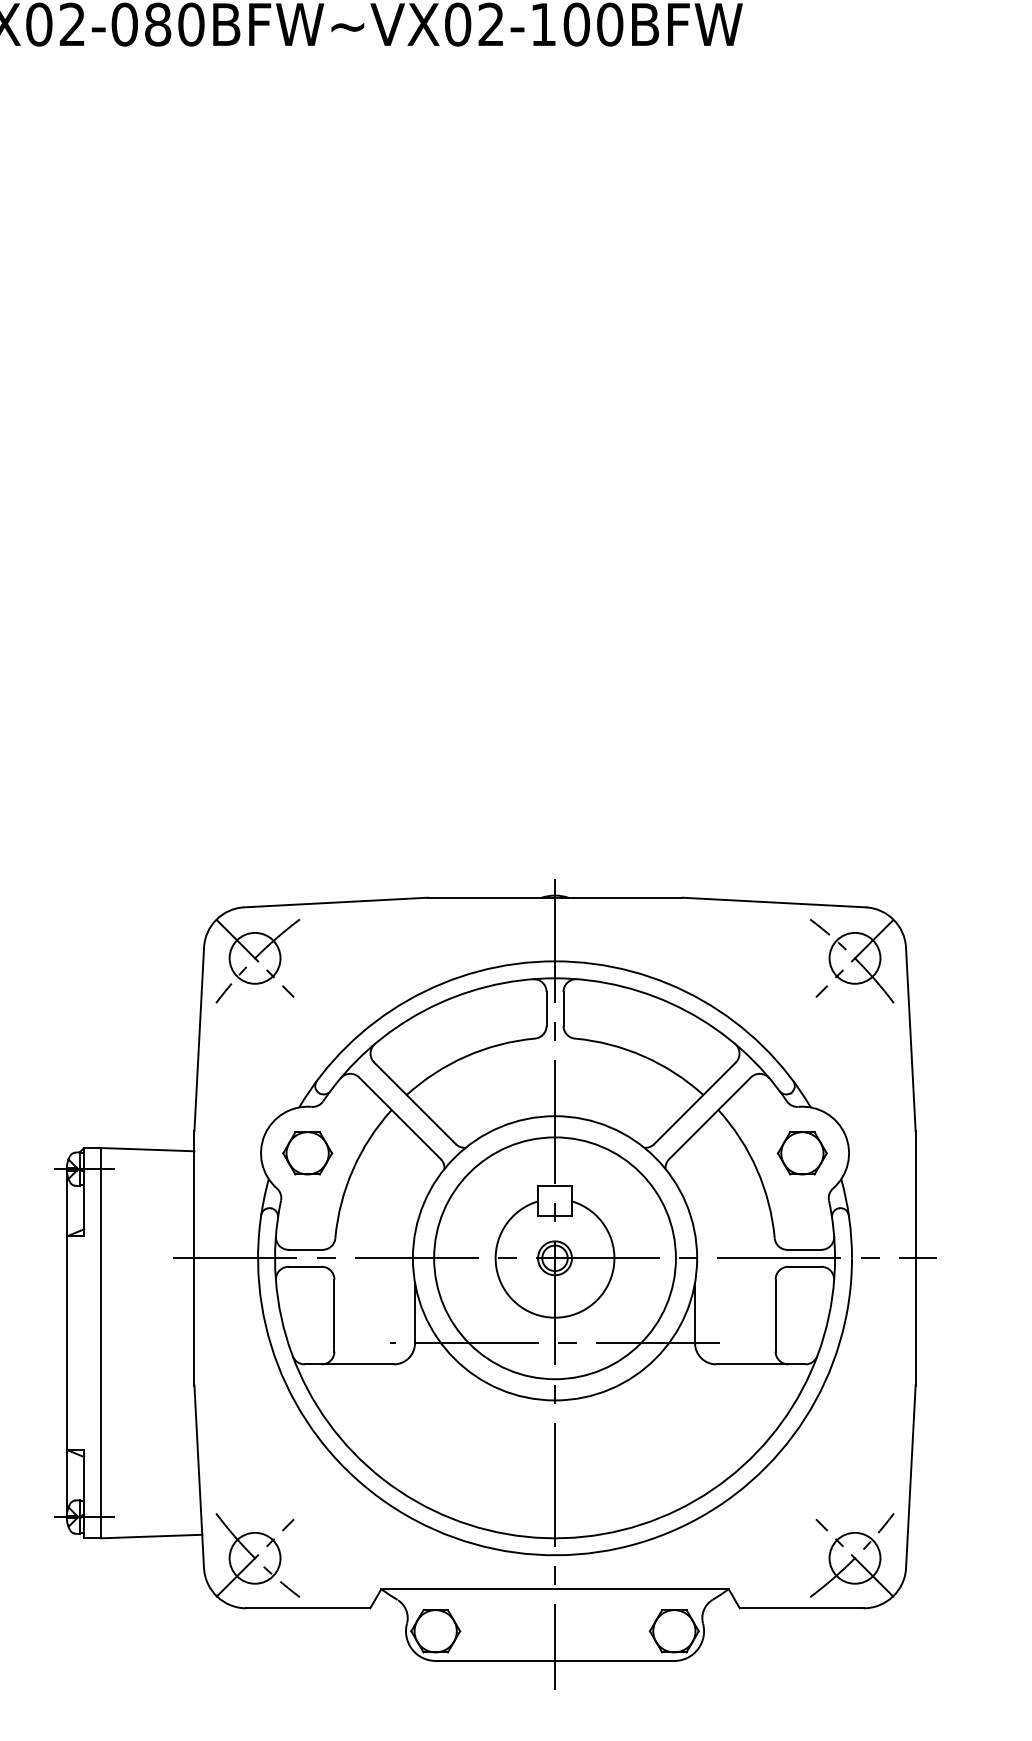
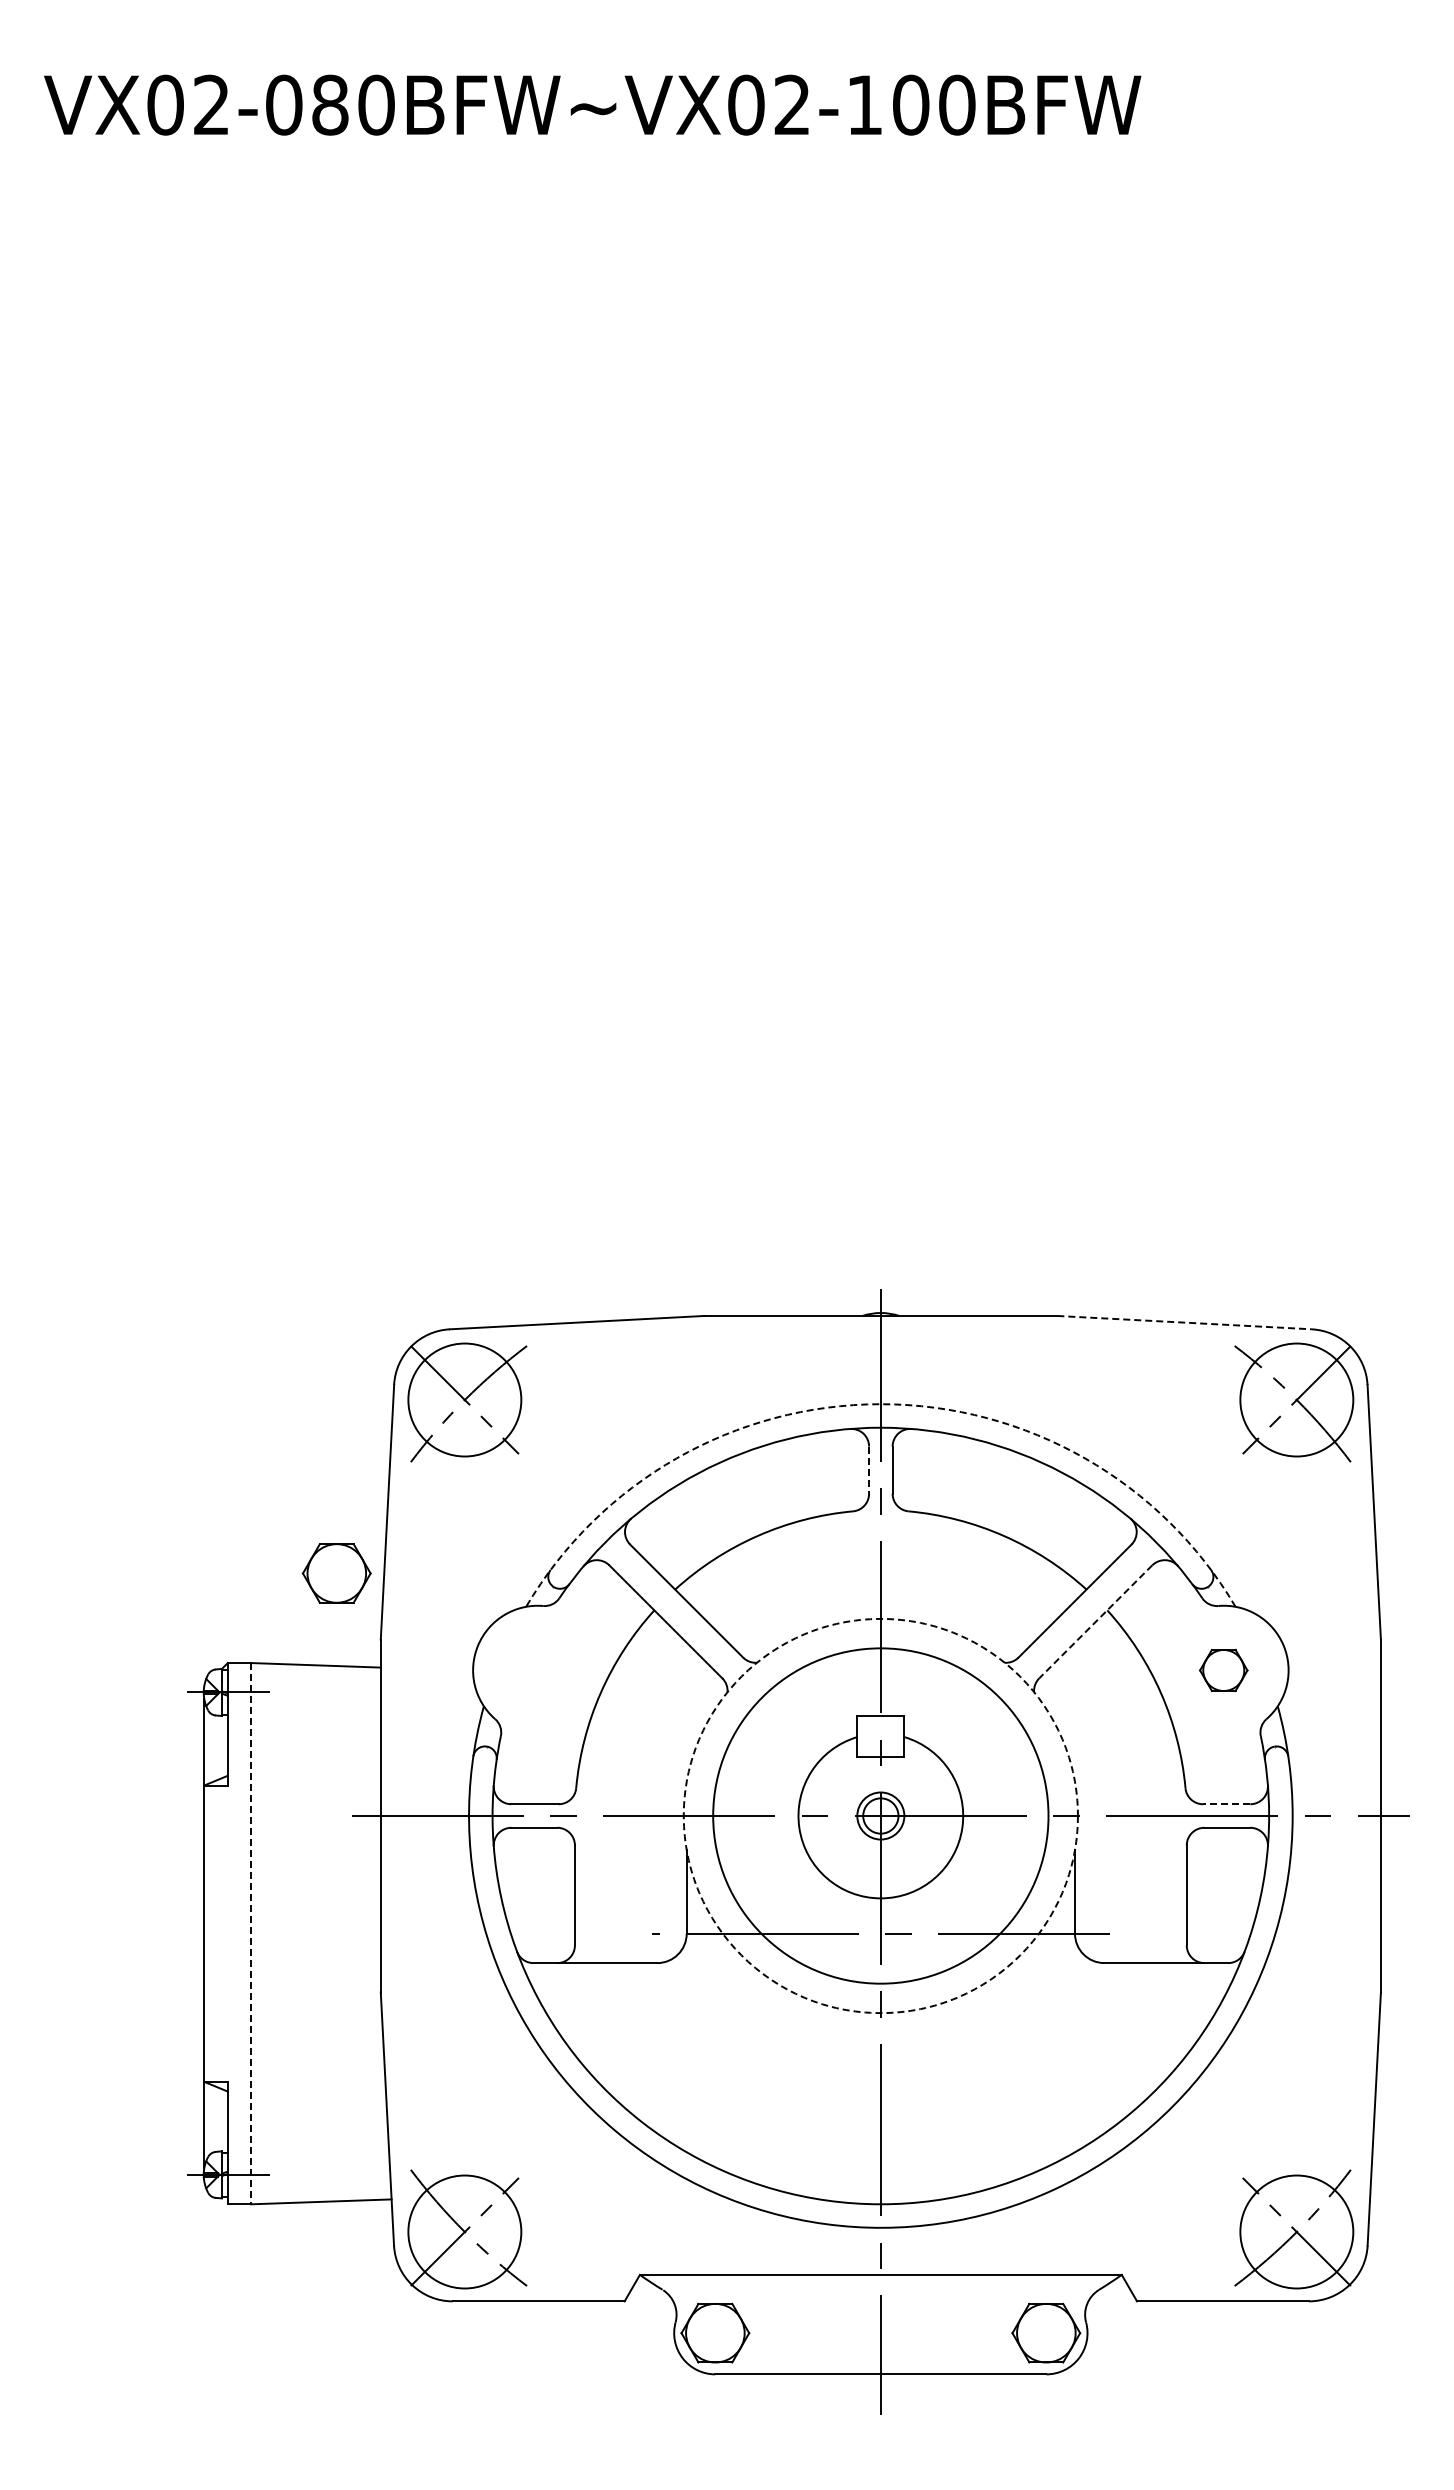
line: (774, 902) -> (1185, 1322), solid -> dashed
circle: (254, 957) -> (464, 1399), size x1.6
circle: (854, 957) -> (1296, 1399), size x1.6
arc: (554, 961) -> (880, 1404), solid -> dashed
line: (546, 1009) -> (869, 1470), solid -> dashed
line: (709, 1118) -> (1095, 1621), solid -> dashed
part: (307, 1153) -> (336, 1573), moved
part: (802, 1153) -> (1223, 1670), size x0.7
line: (804, 1250) -> (1226, 1804), solid -> dashed
circle: (554, 1257) -> (880, 1815), solid -> dashed
line: (101, 1343) -> (251, 1933), solid -> dashed
circle: (254, 1557) -> (464, 2231), size x1.6
circle: (854, 1557) -> (1296, 2231), size x1.6

